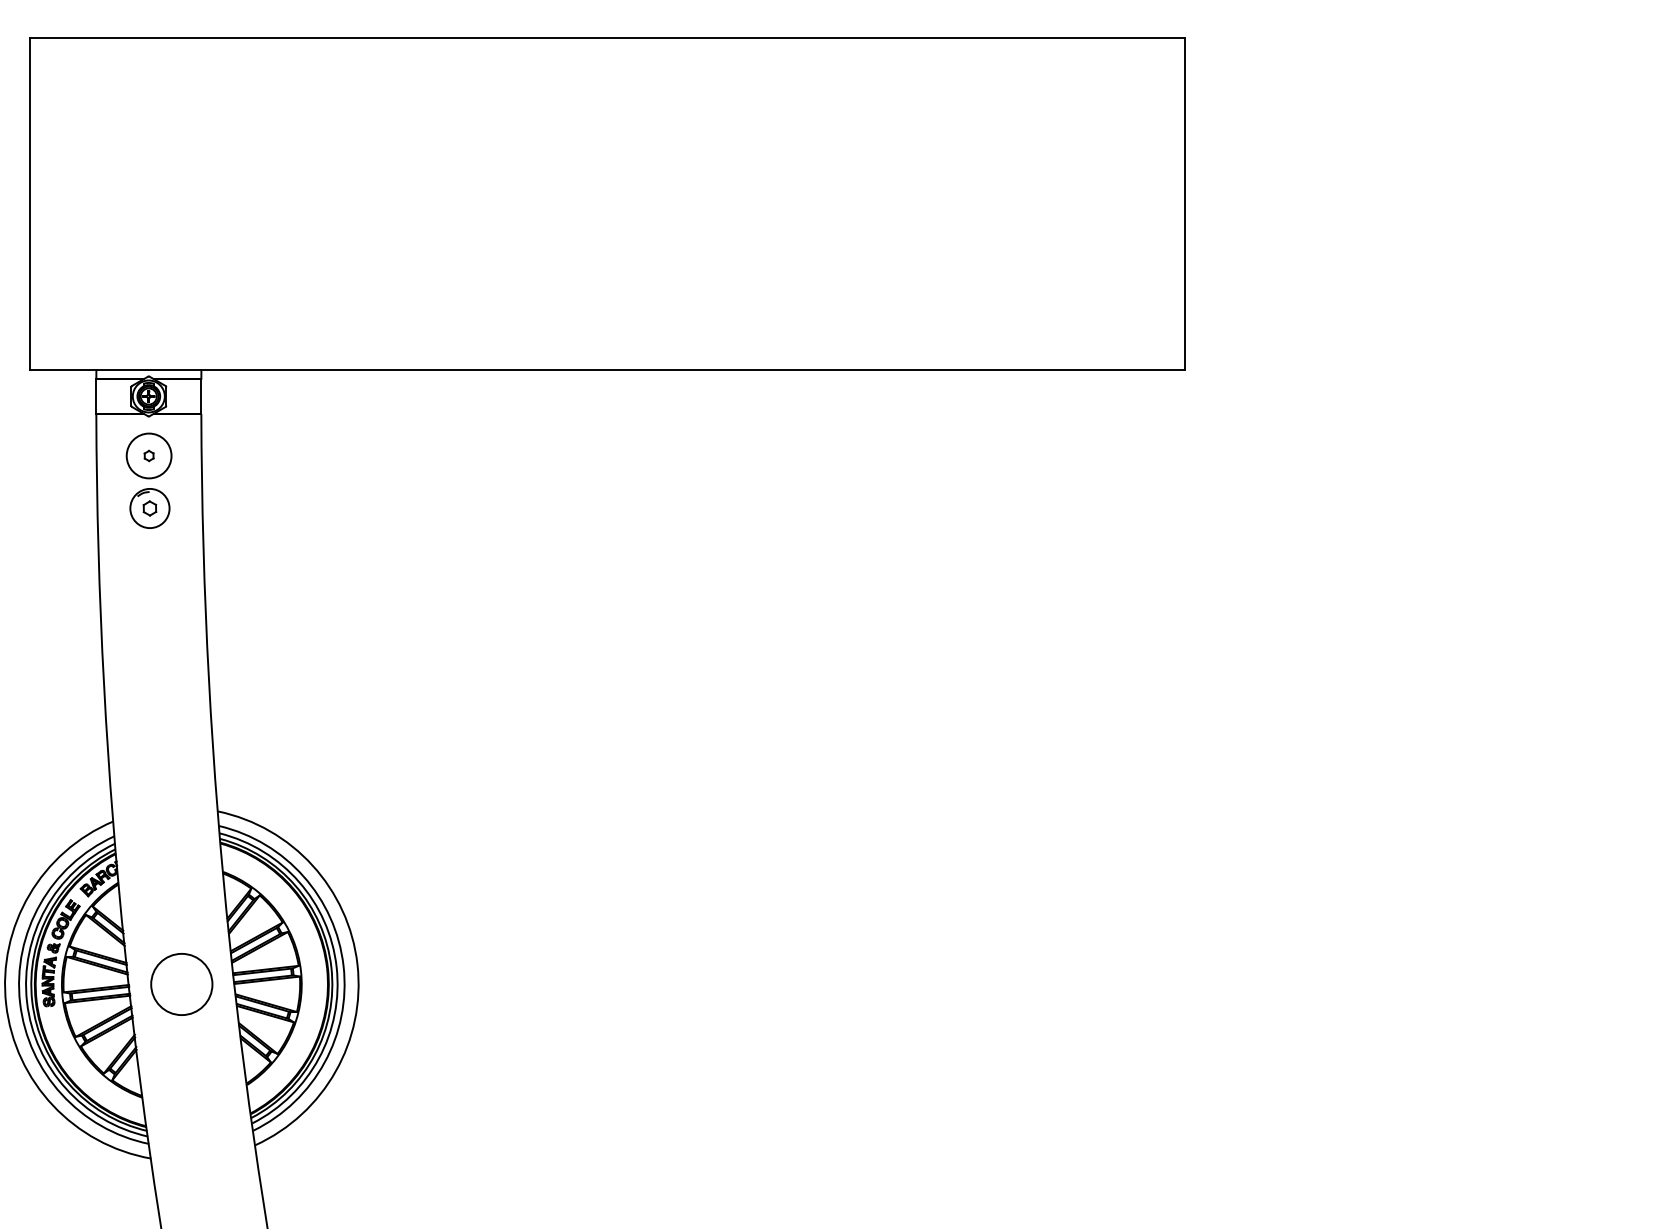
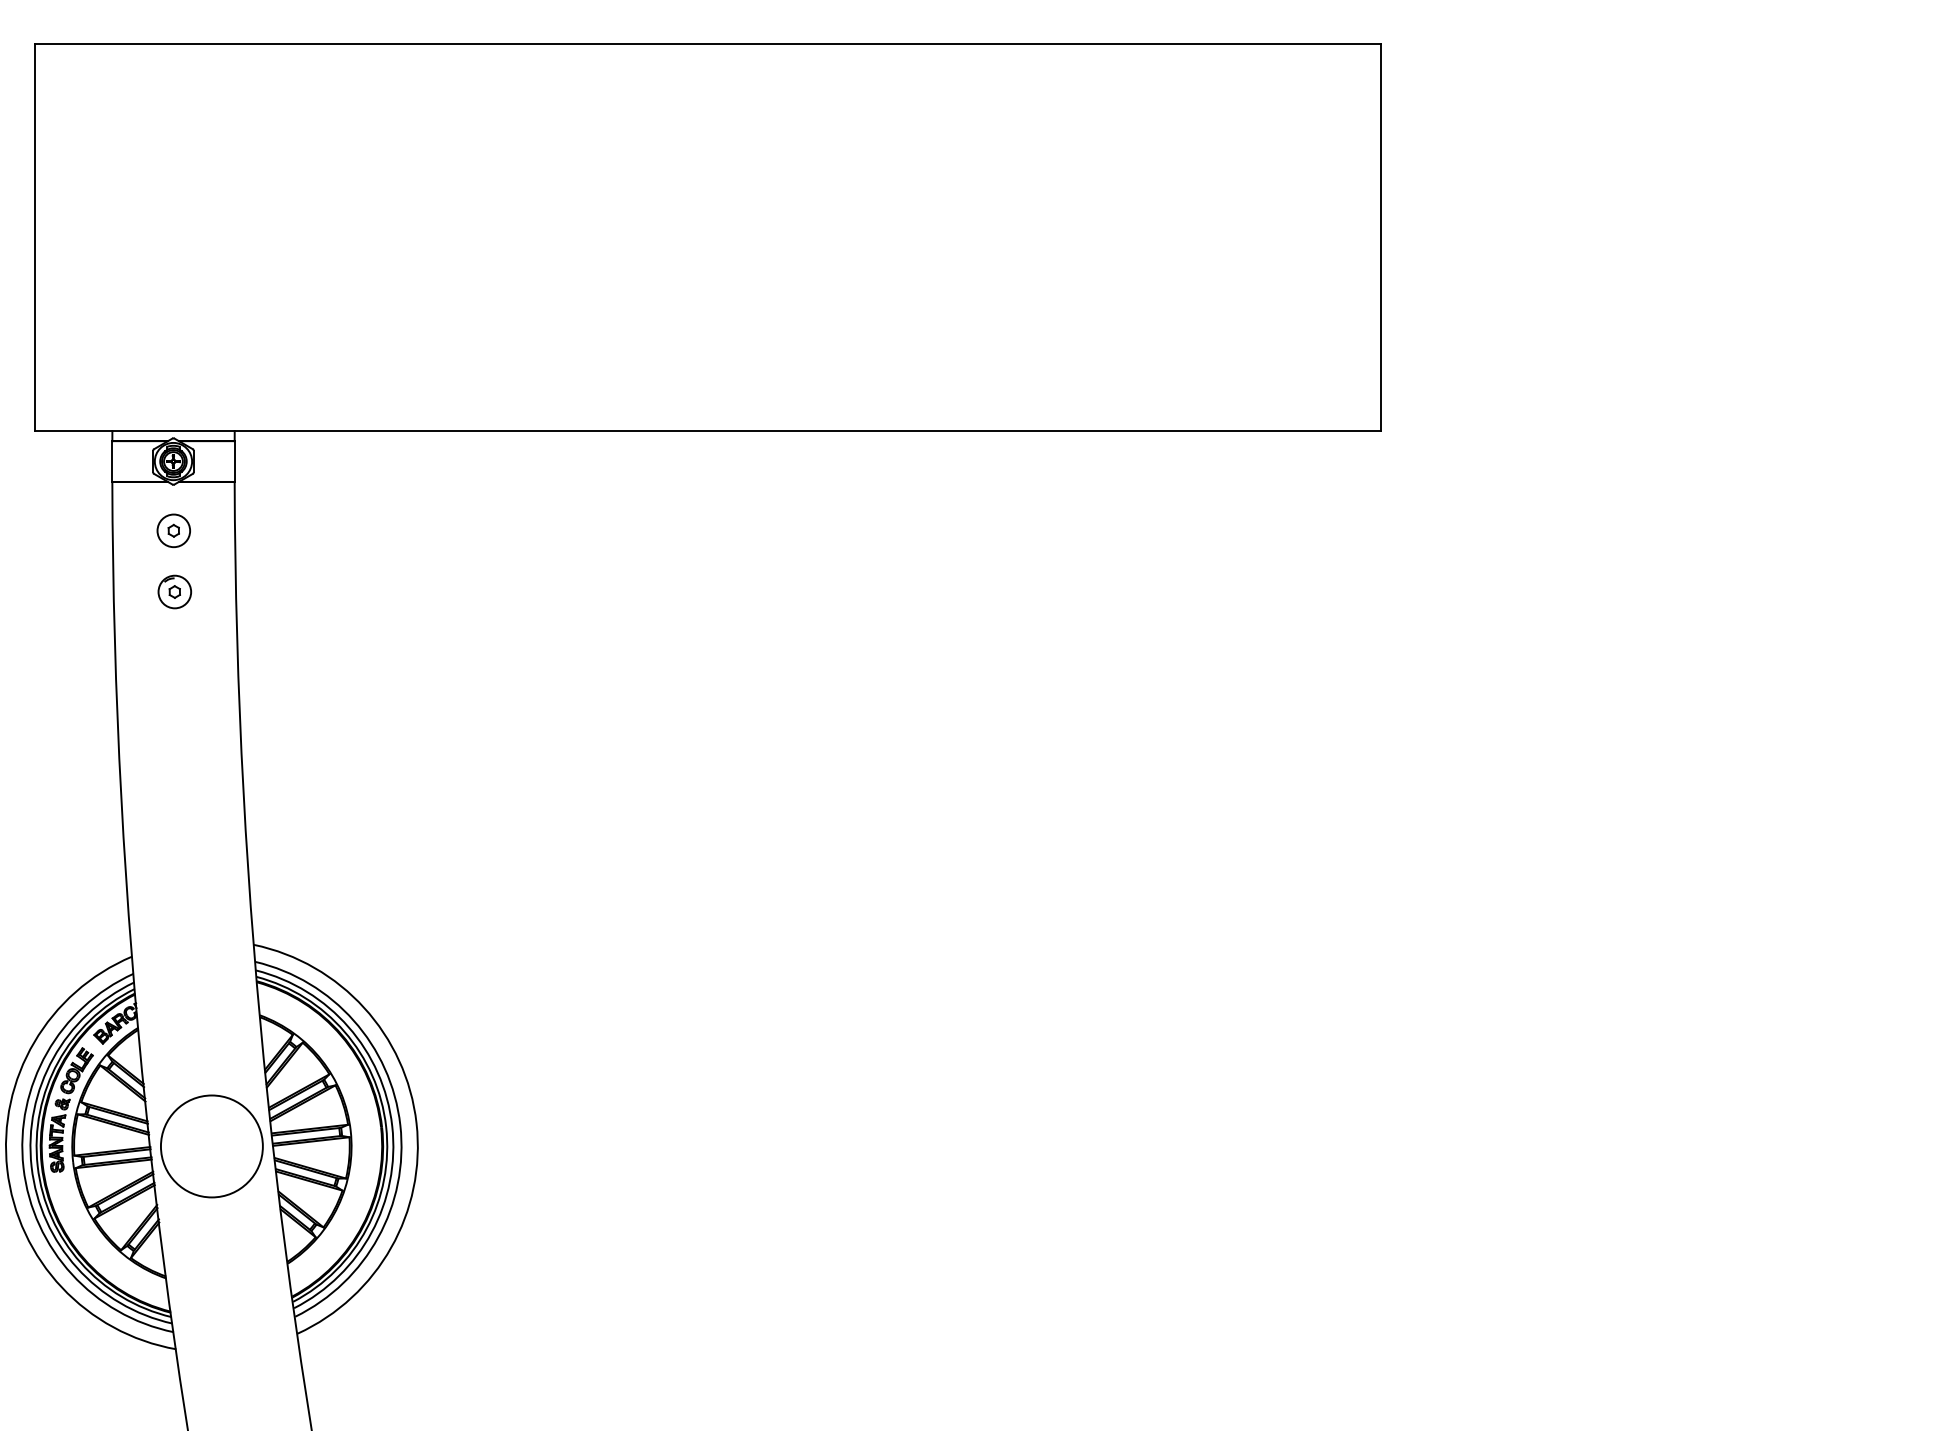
circle: (148, 455) -> (173, 530), size x0.62
part: (149, 508) -> (174, 591), size x0.71
circle: (181, 984) -> (211, 1146), size x1.43

